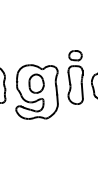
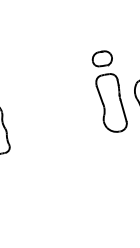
part: (36, 91) -> (54, 124), removed

